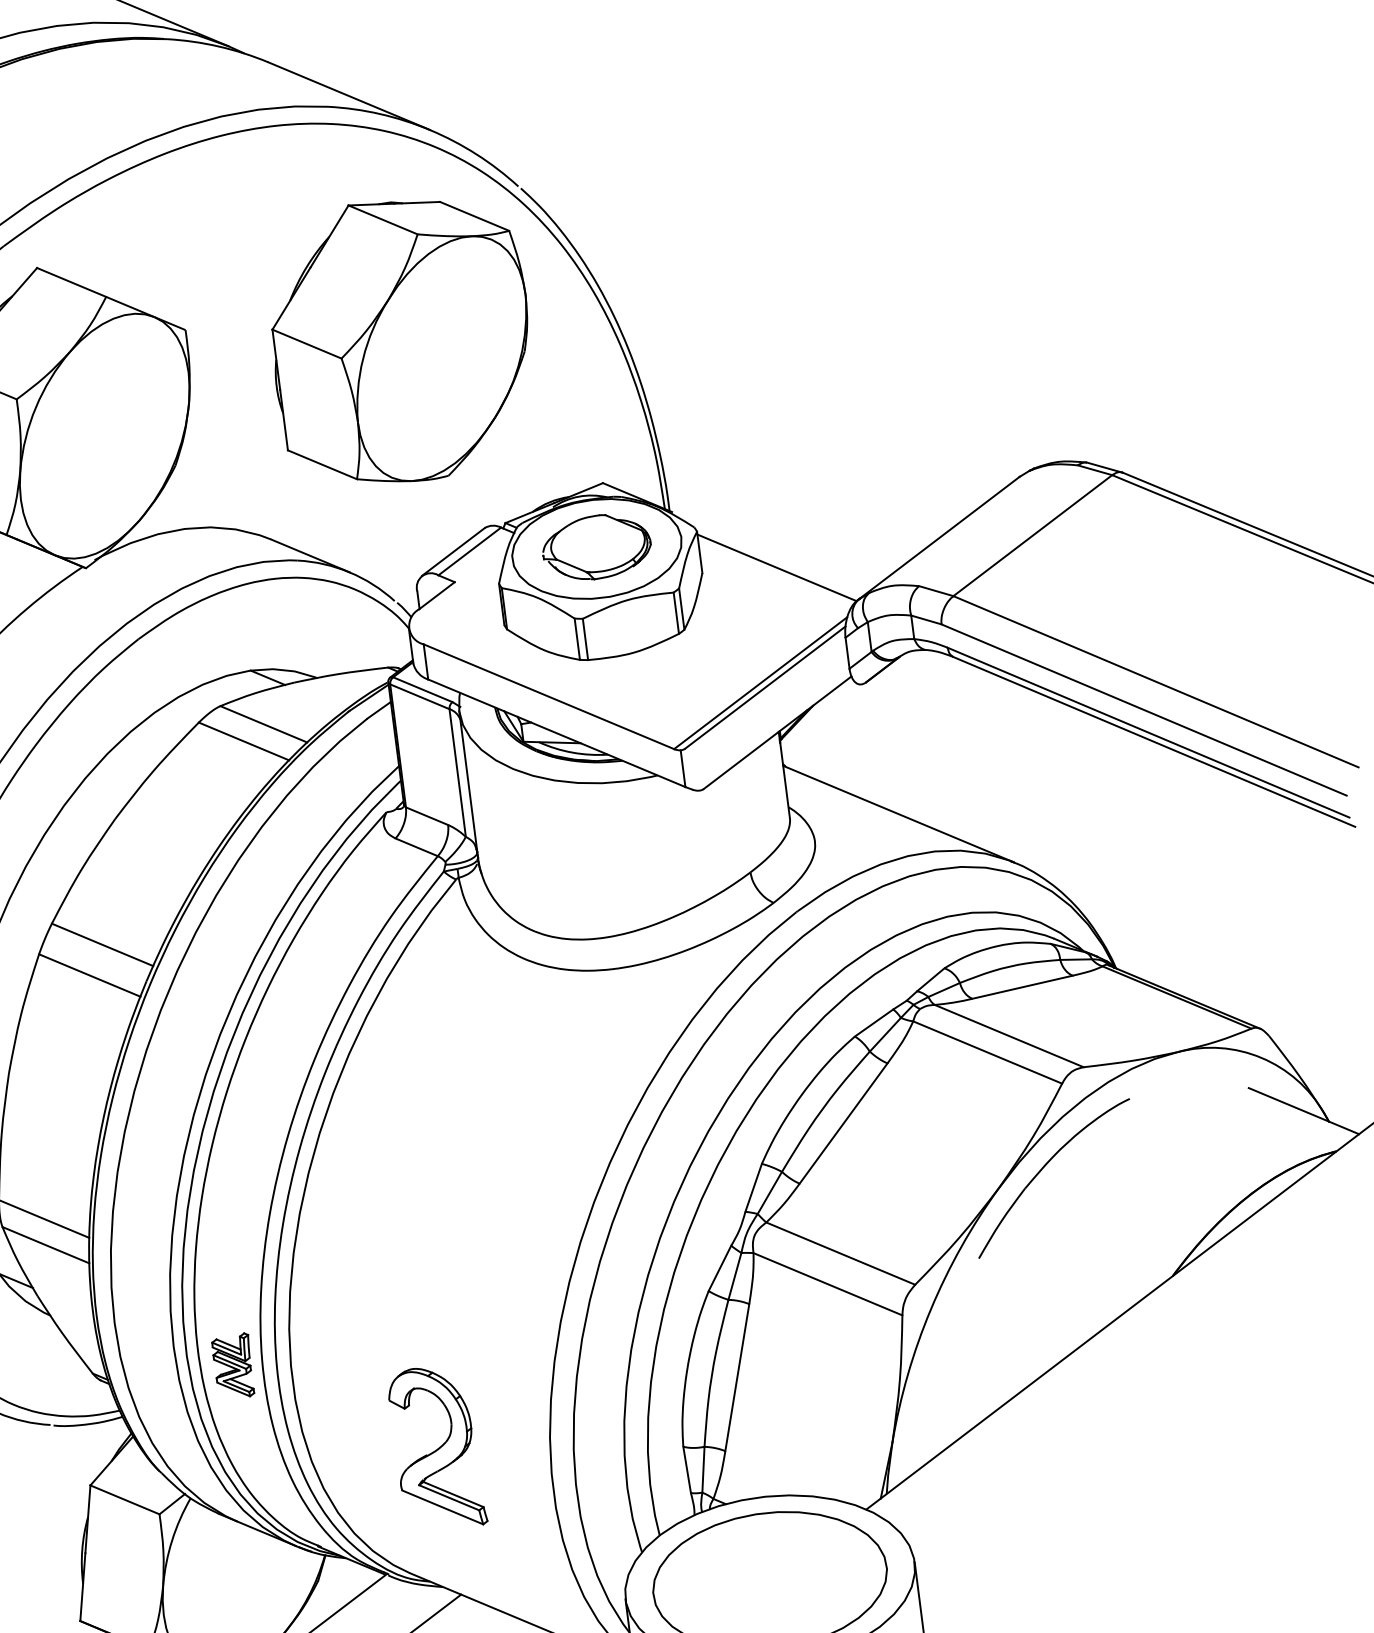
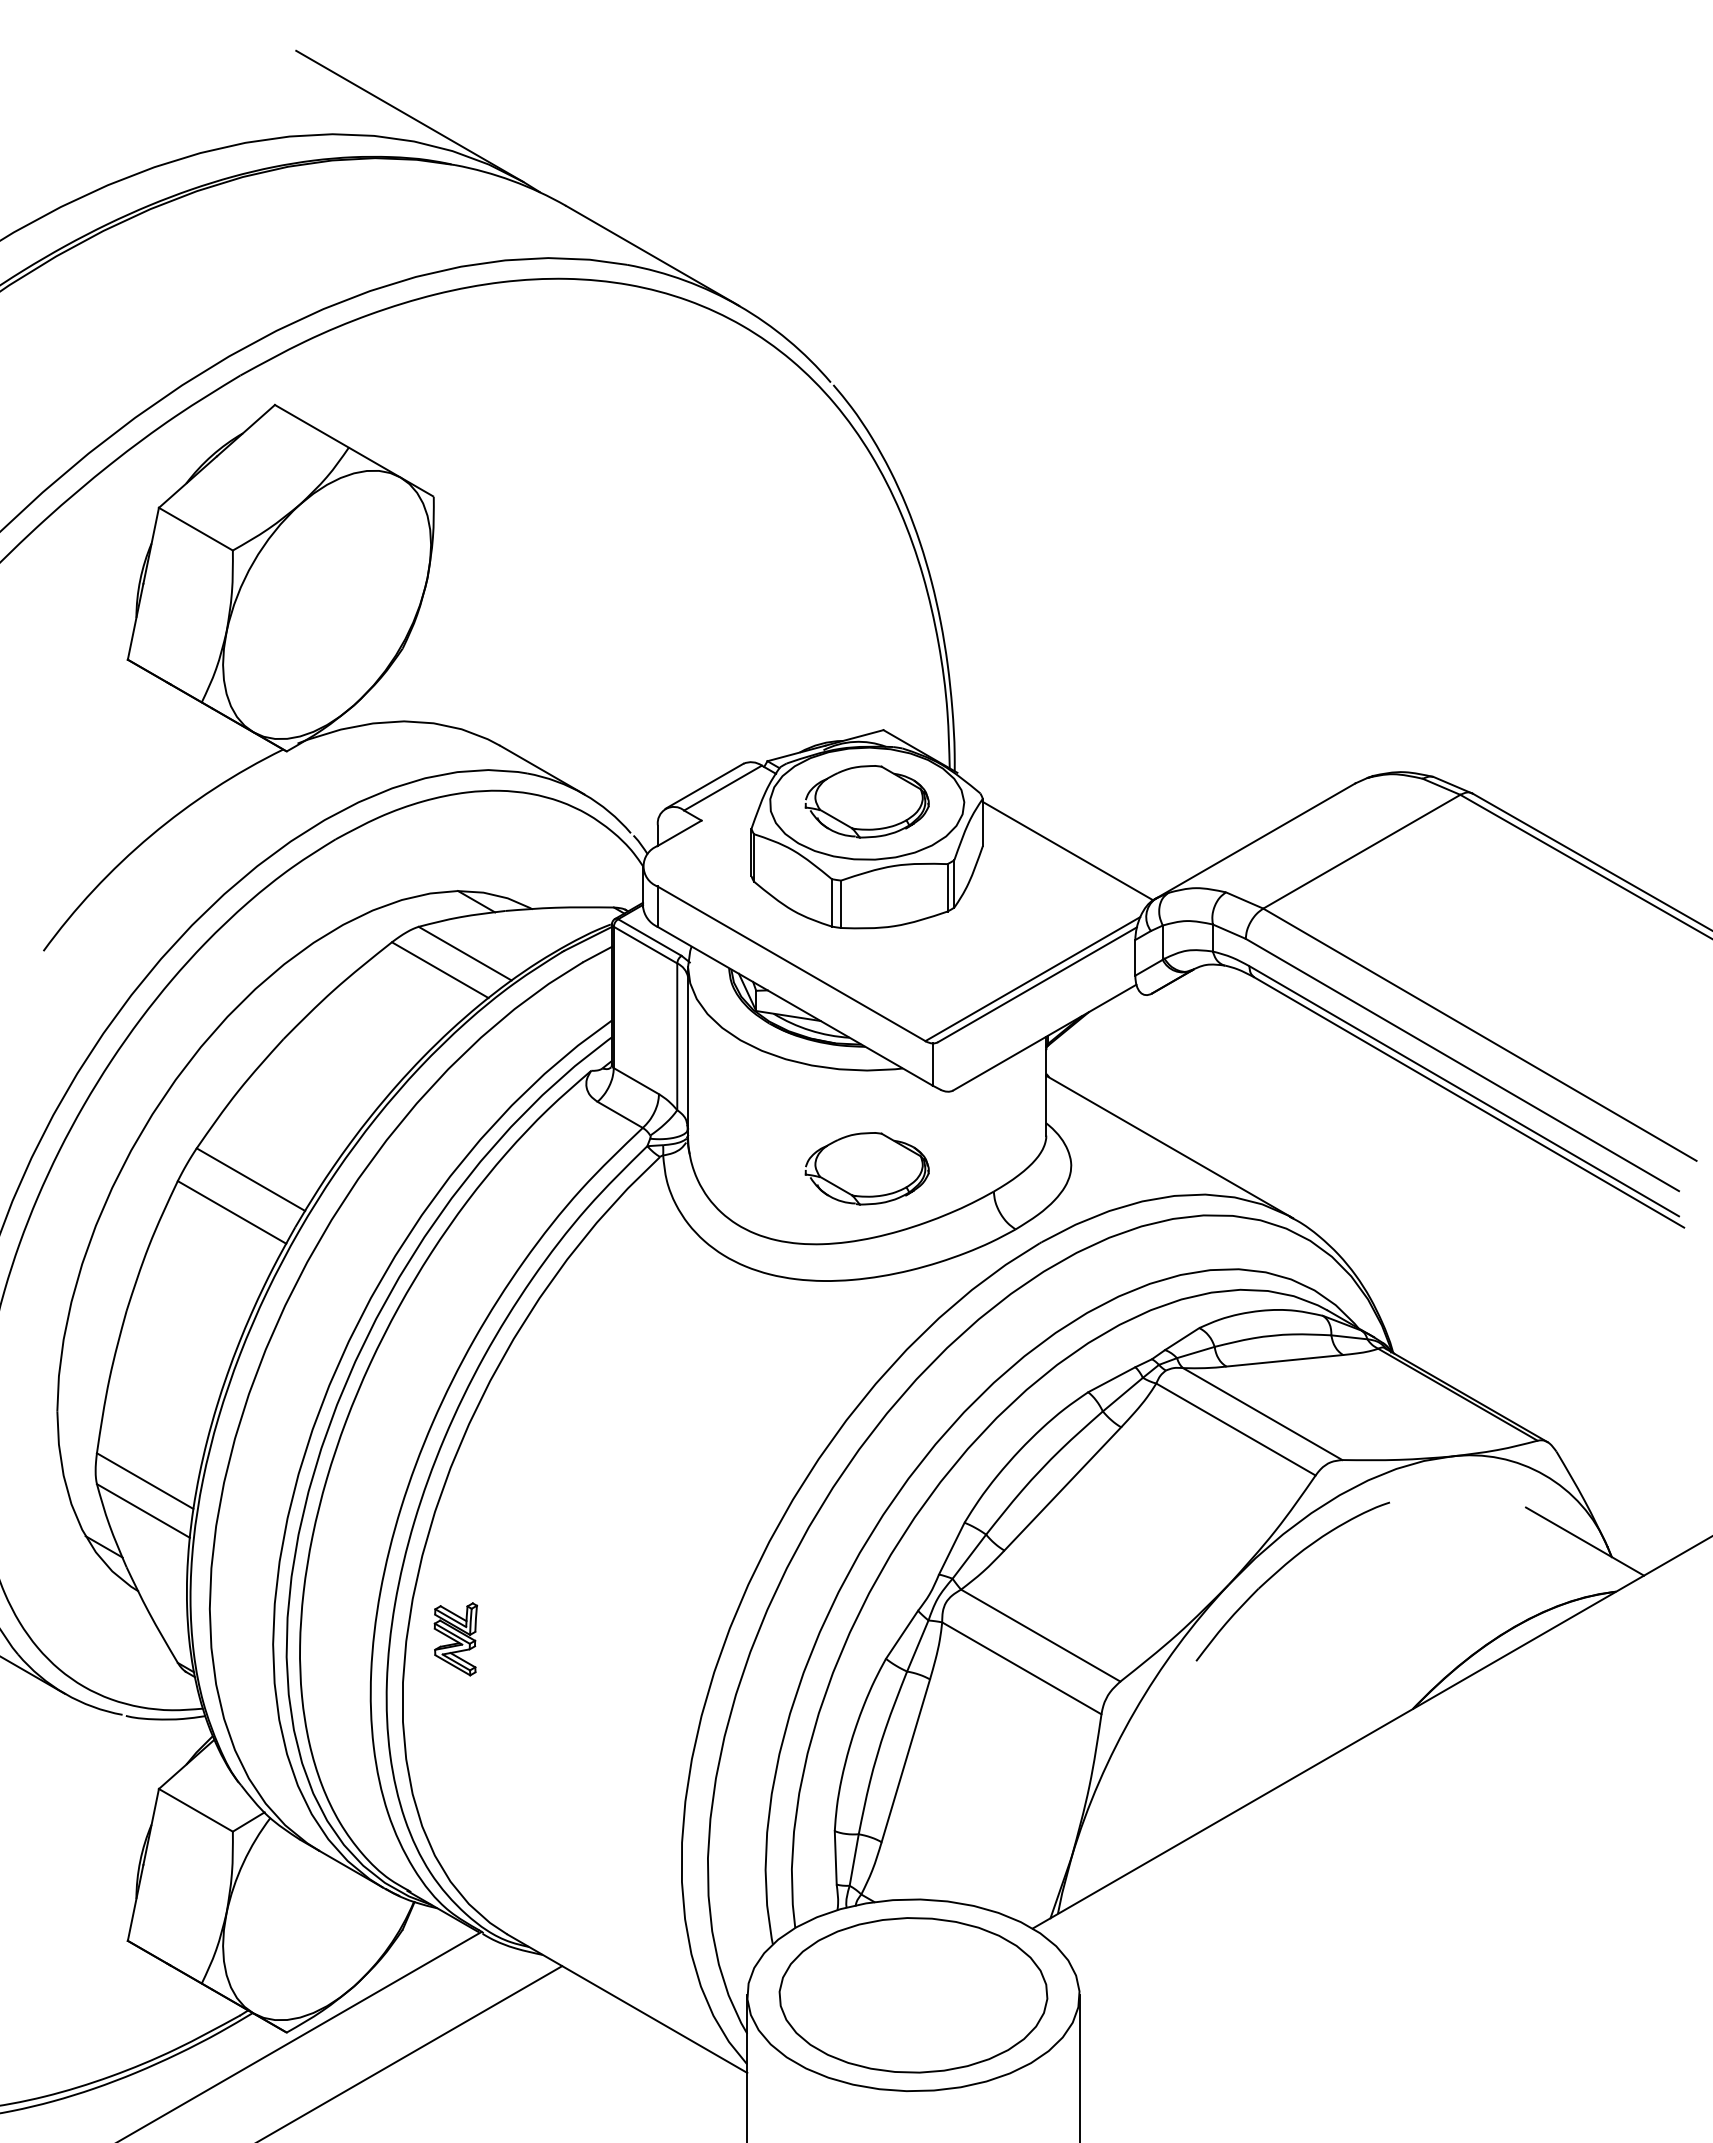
part: (400, 340) -> (675, 539), removed
part: (637, 866) -> (866, 1168), added
part: (233, 1366) -> (455, 1639), moved
part: (436, 1447) -> (555, 1796), removed

